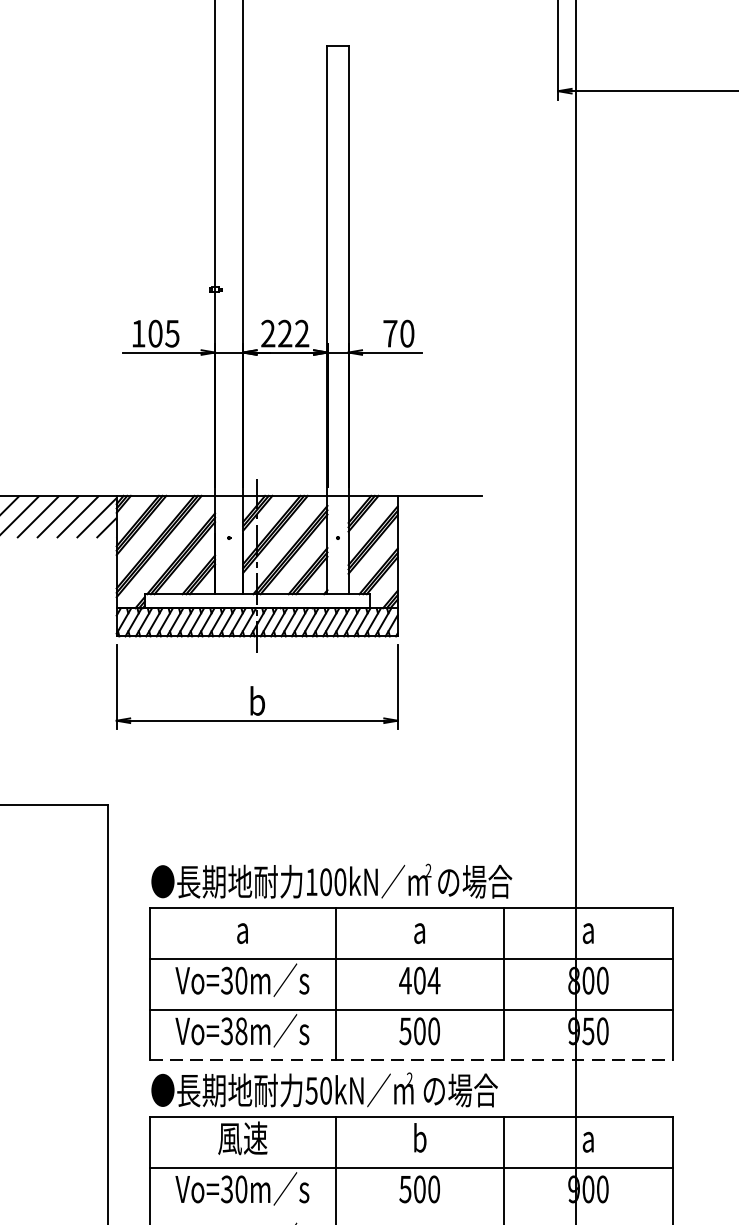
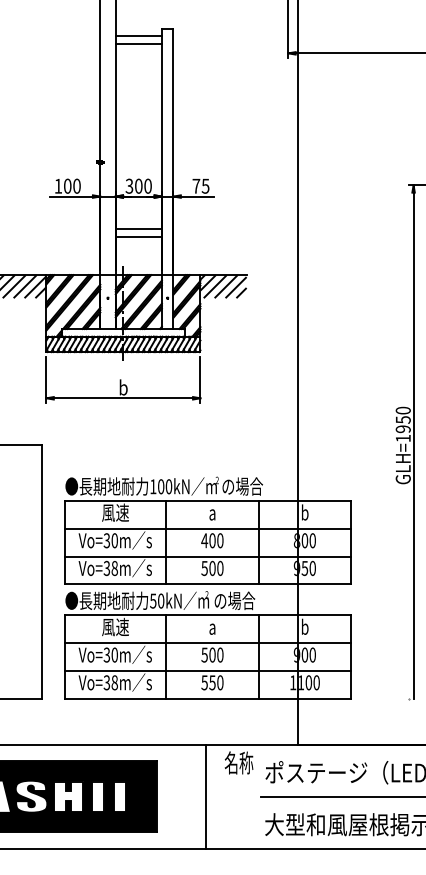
line: (284, 60) -> (138, 36), added
line: (284, 75) -> (138, 44), added
text: (171, 332) -> (76, 185), 105 -> 100
text: (284, 332) -> (138, 185), 222 -> 300
text: (407, 332) -> (205, 185), 70 -> 75
line: (284, 410) -> (138, 228), added
line: (284, 425) -> (138, 236), added
hatch: (439, 516) -> (223, 286), added
text: (242, 929) -> (115, 512), a -> 風速
text: (589, 929) -> (305, 512), a -> b
text: (432, 980) -> (219, 540), 404 -> 400
line: (412, 1060) -> (208, 584), dashed -> solid
text: (419, 1137) -> (212, 626), b -> a
text: (589, 1137) -> (305, 626), a -> b
line: (410, 1217) -> (207, 670), added

